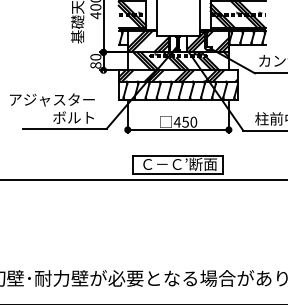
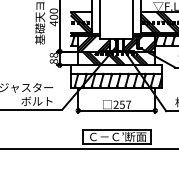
text: (96, 56) -> (54, 54), 80 -> 88
hatch: (177, 75) -> (116, 69), removed
text: (185, 121) -> (122, 104), 450 -> 257

